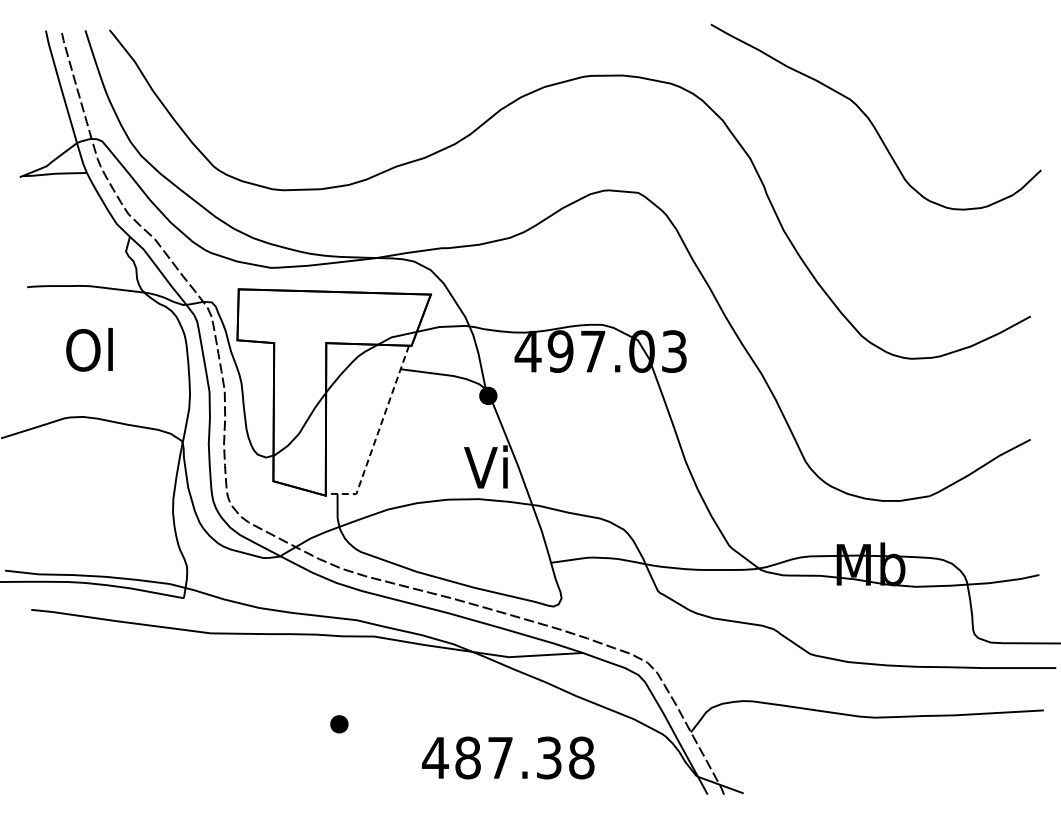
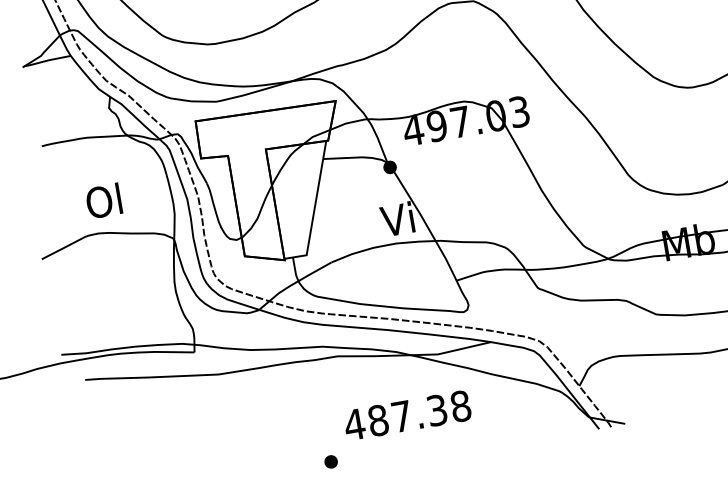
text: (89, 349) -> (103, 200), moved
line: (377, 434) -> (314, 209), dashed -> solid
part: (339, 724) -> (331, 462), moved
text: (508, 757) -> (407, 415), moved

